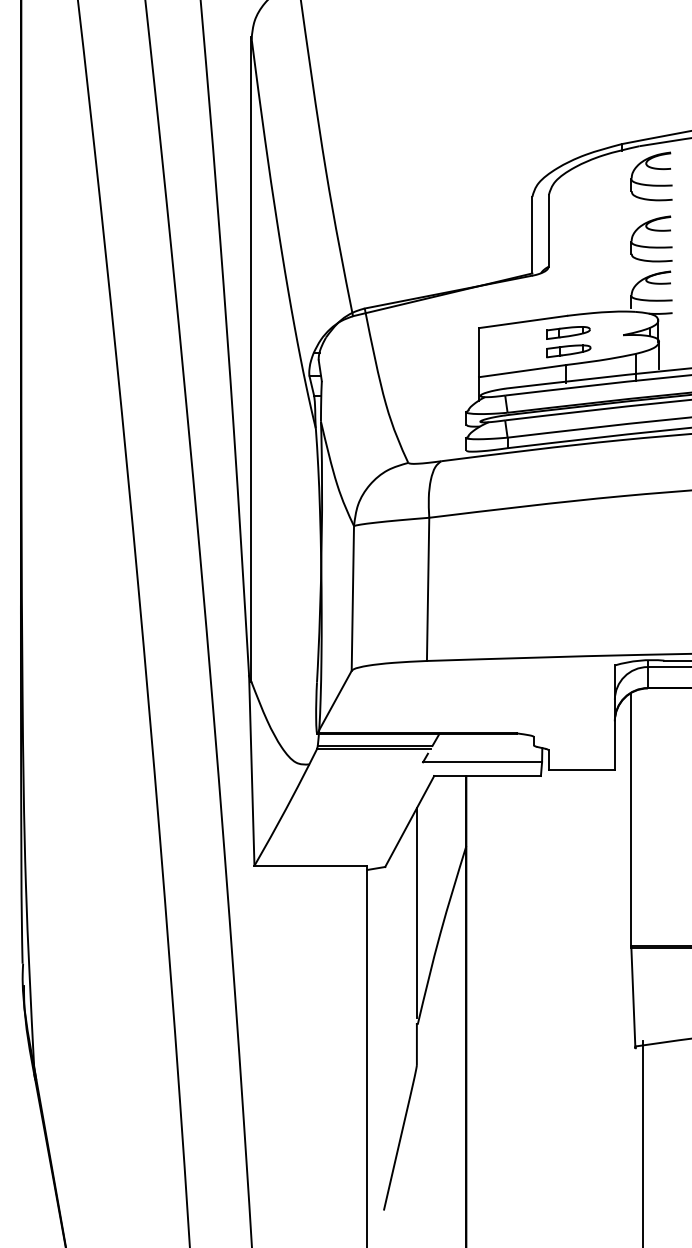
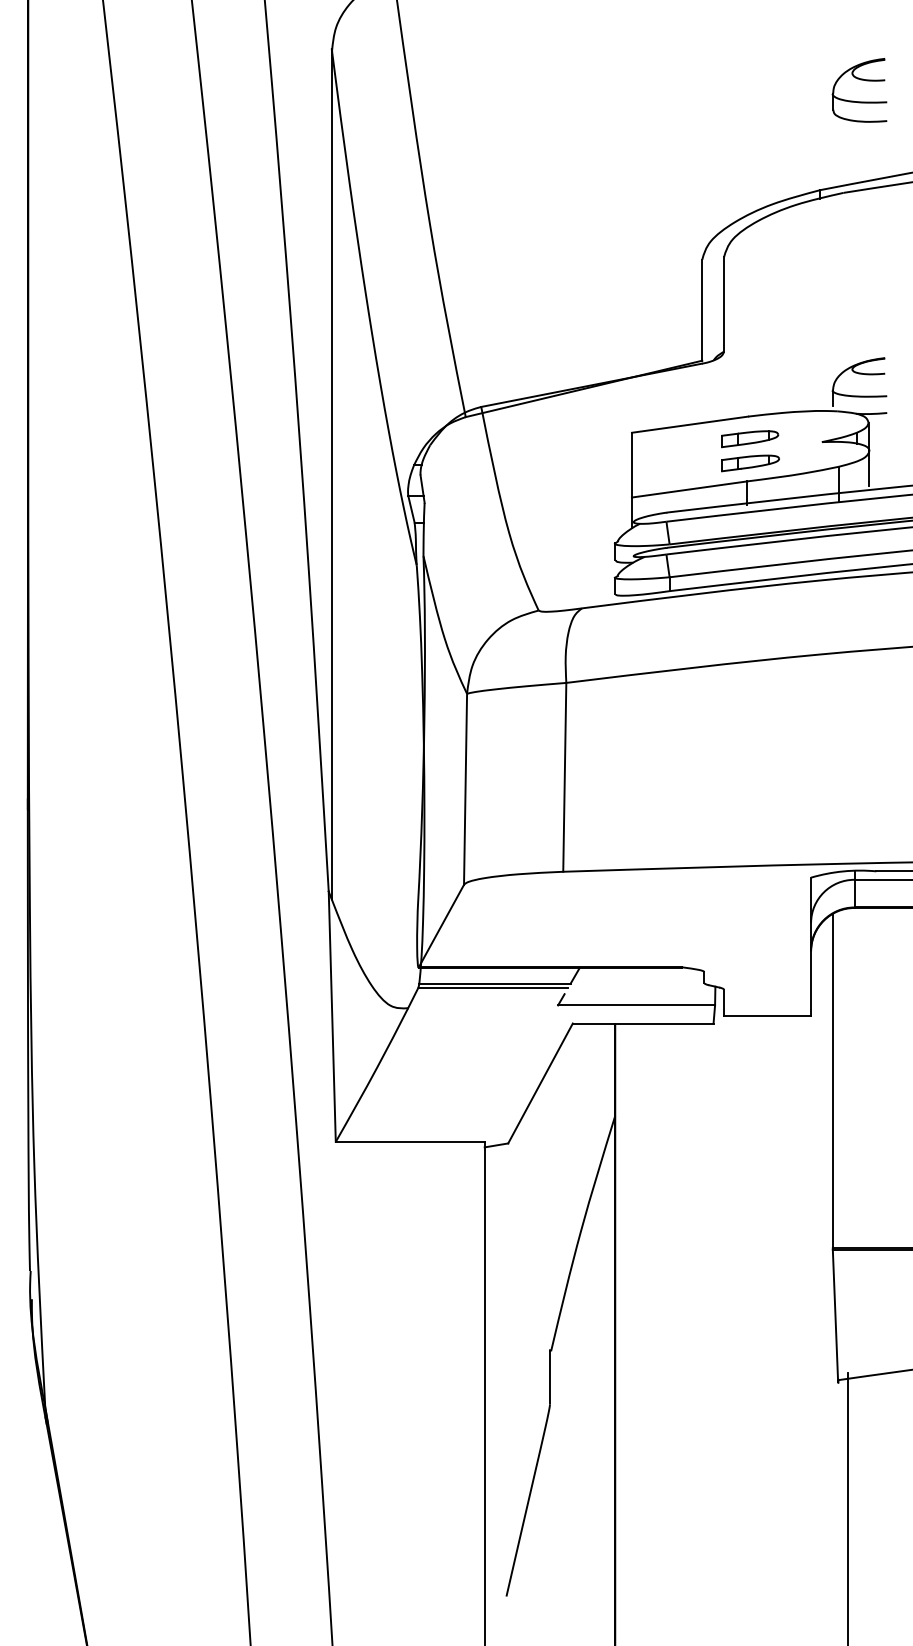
part: (653, 169) -> (862, 81), moved
part: (653, 231) -> (862, 305), removed
line: (416, 912) -> (549, 1203), removed

